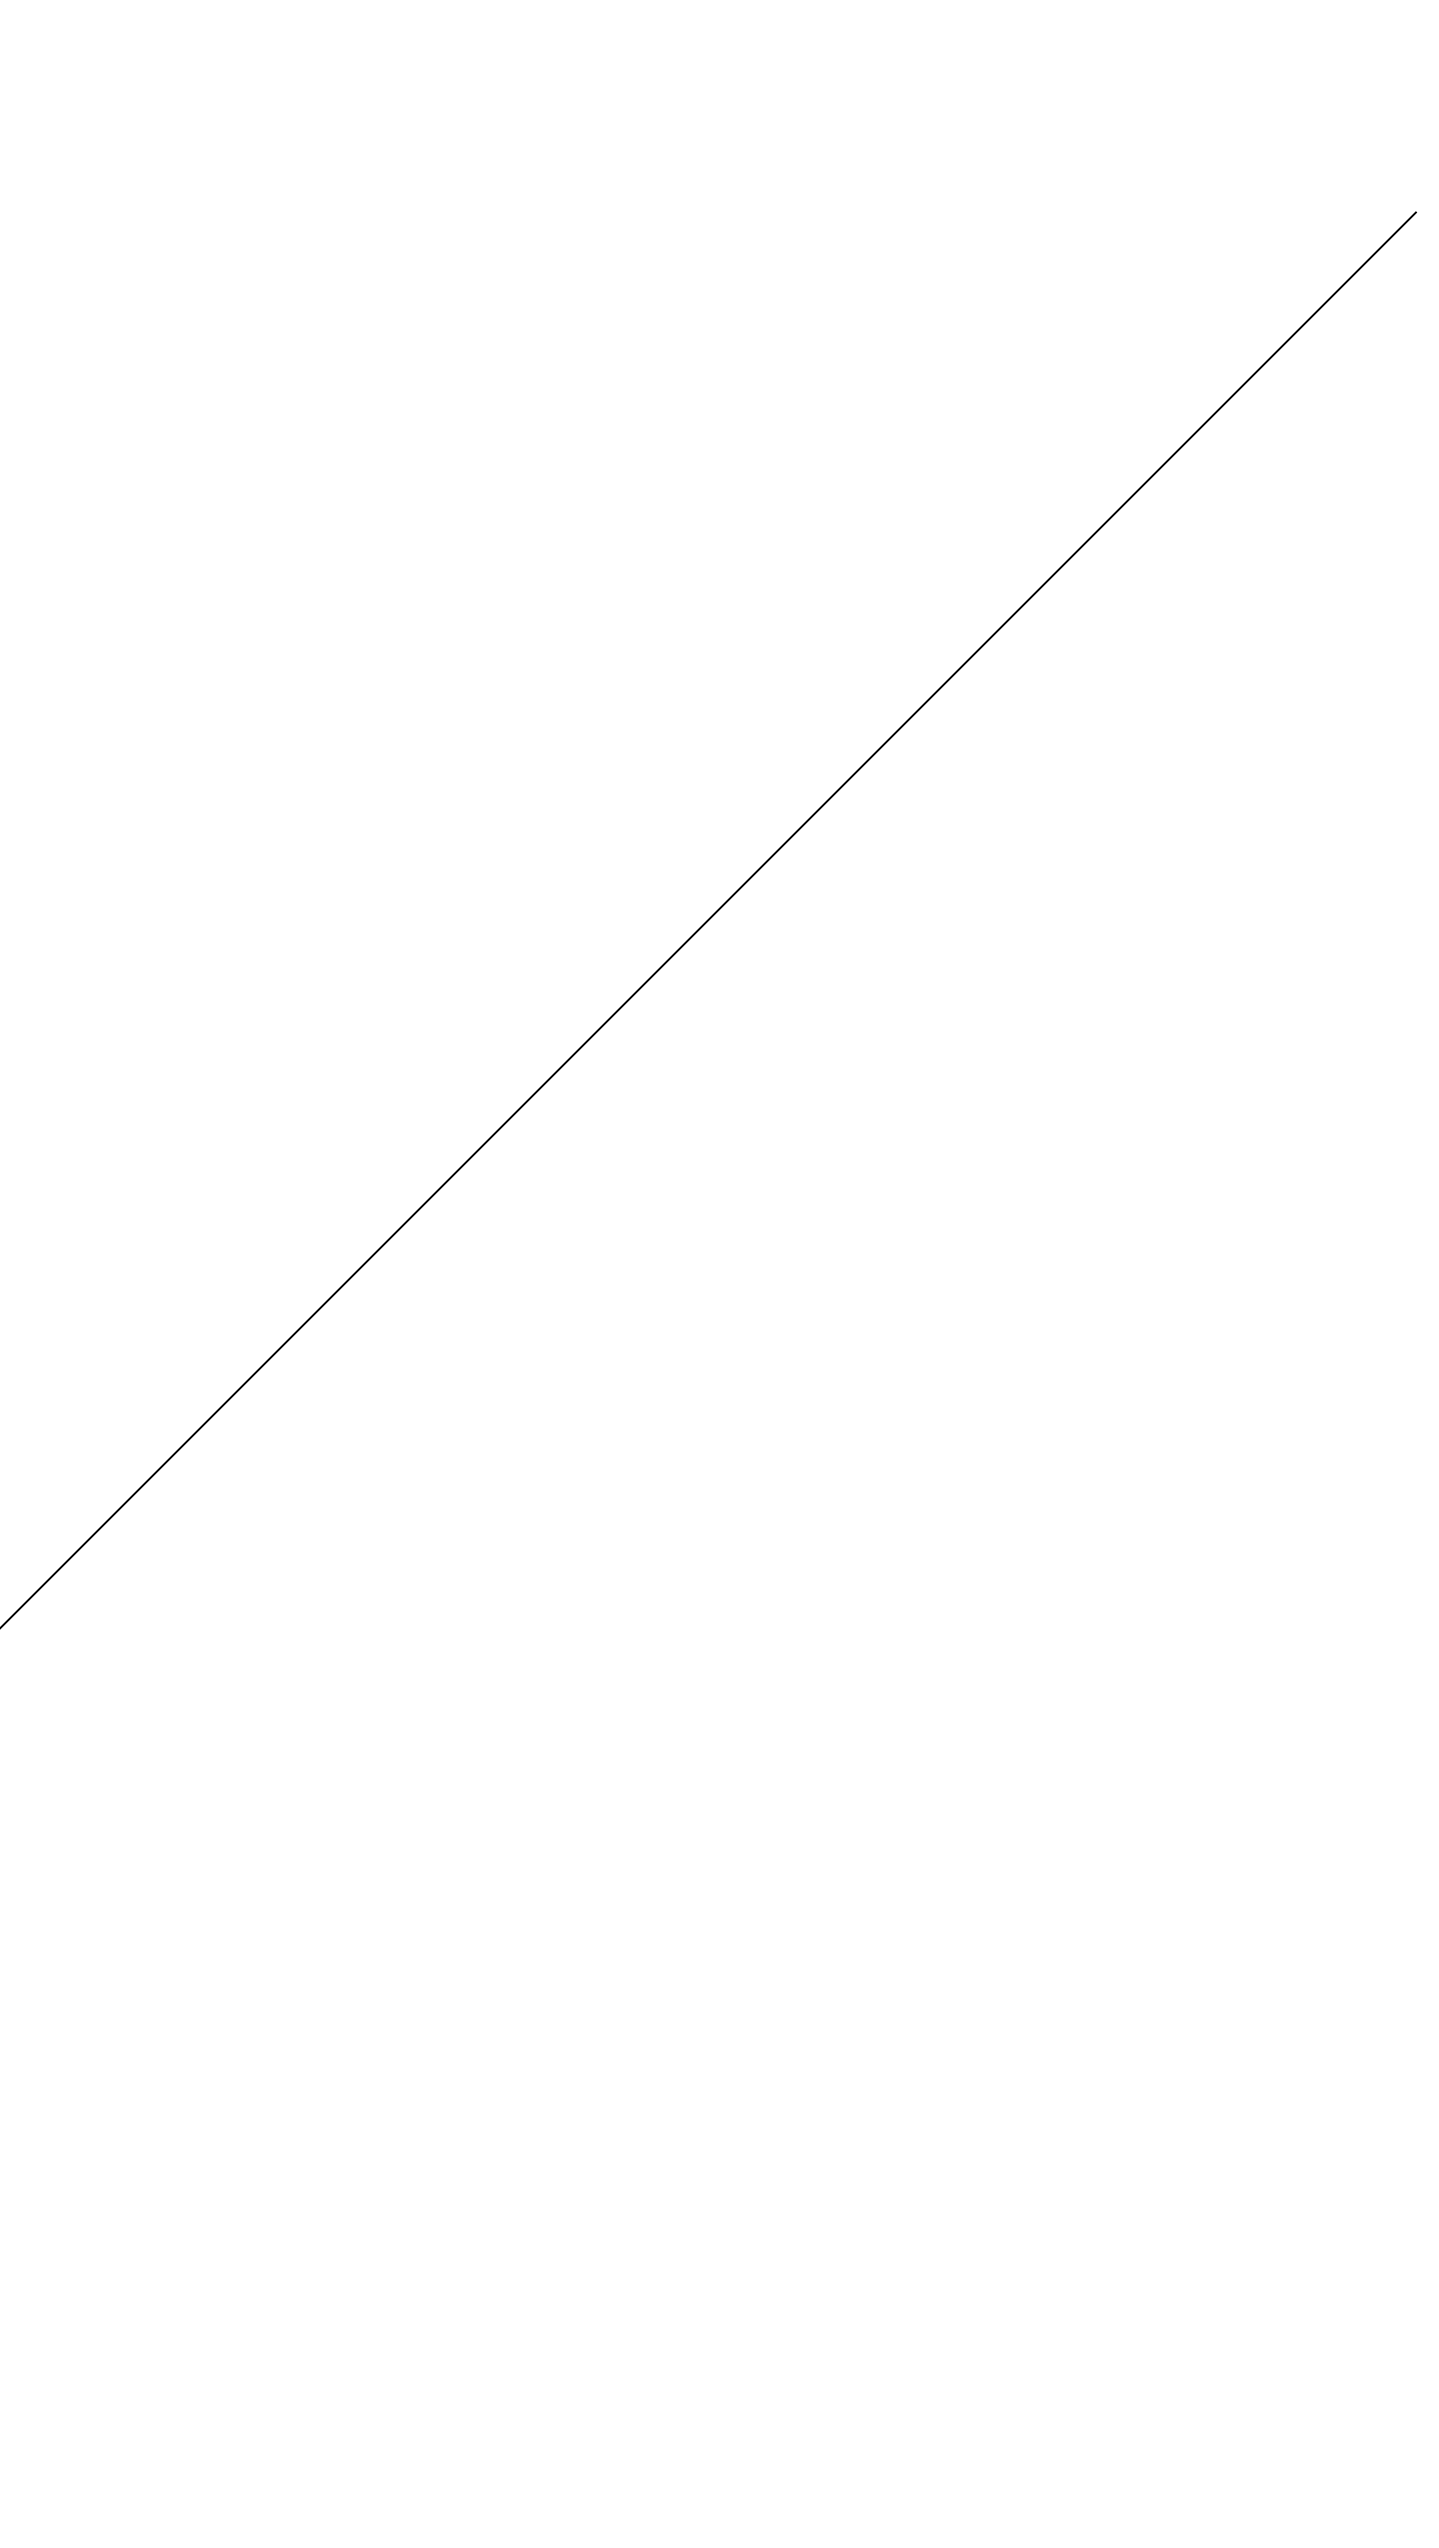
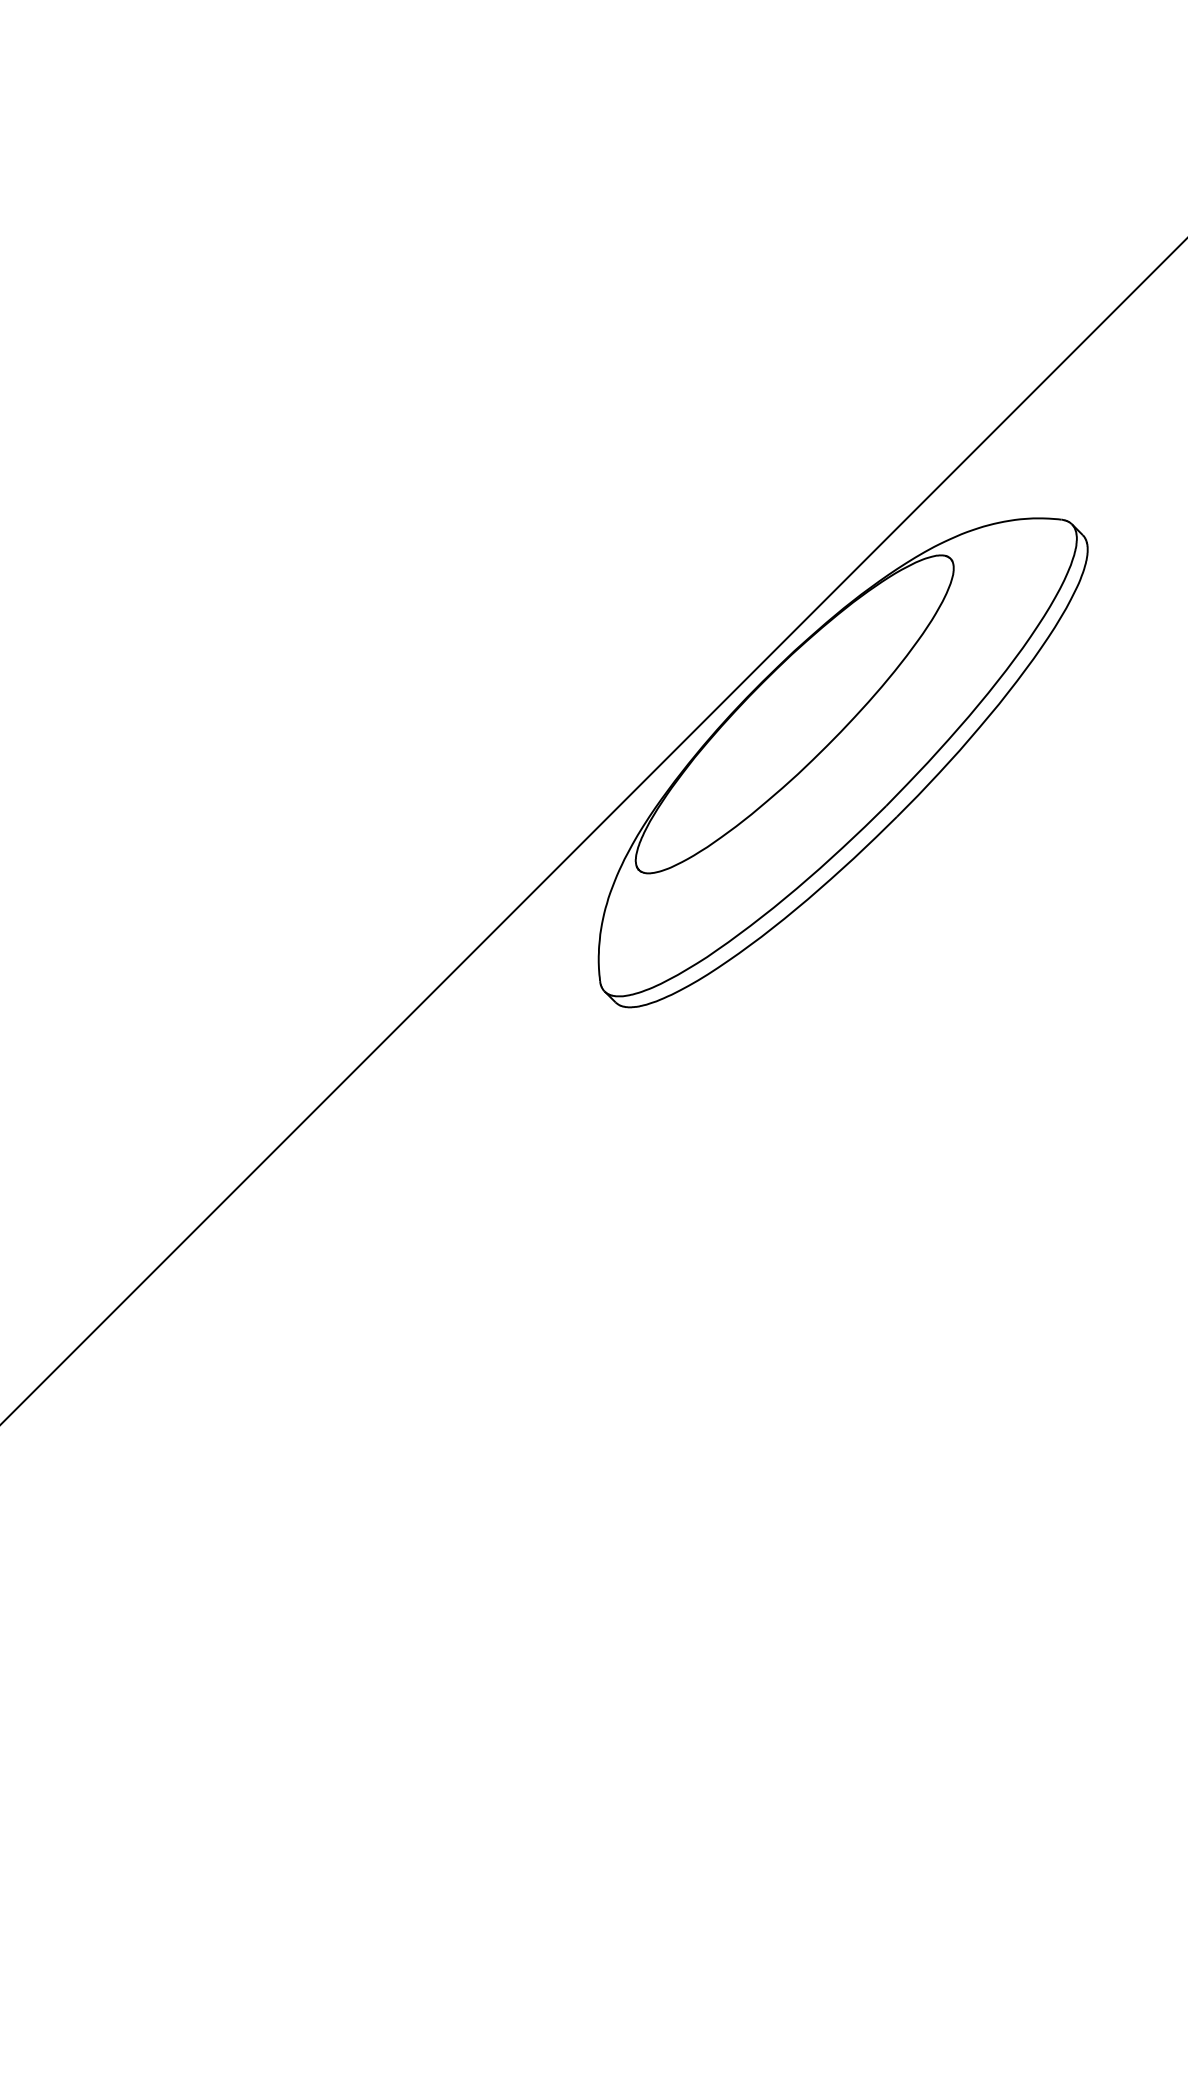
part: (785, 1014) -> (843, 762), added

